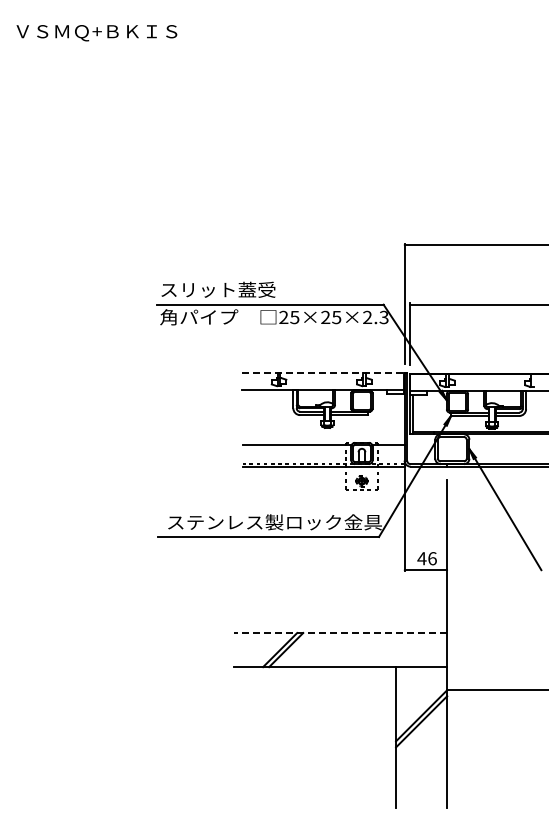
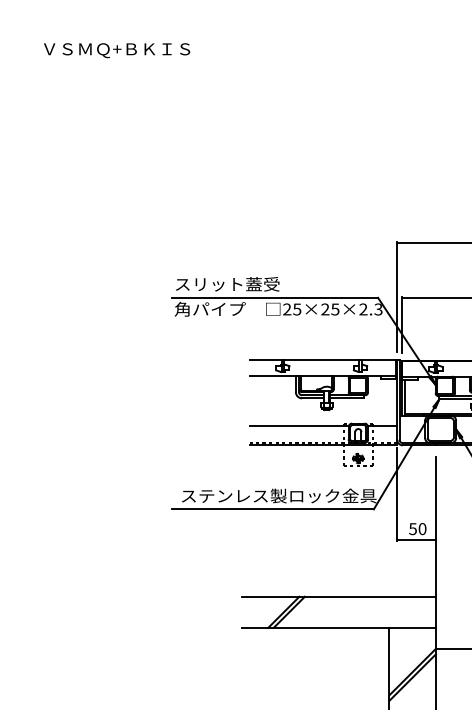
line: (322, 373) -> (322, 360), dashed -> solid
text: (426, 558) -> (417, 528), 46 -> 50
line: (340, 633) -> (338, 597), dashed -> solid

